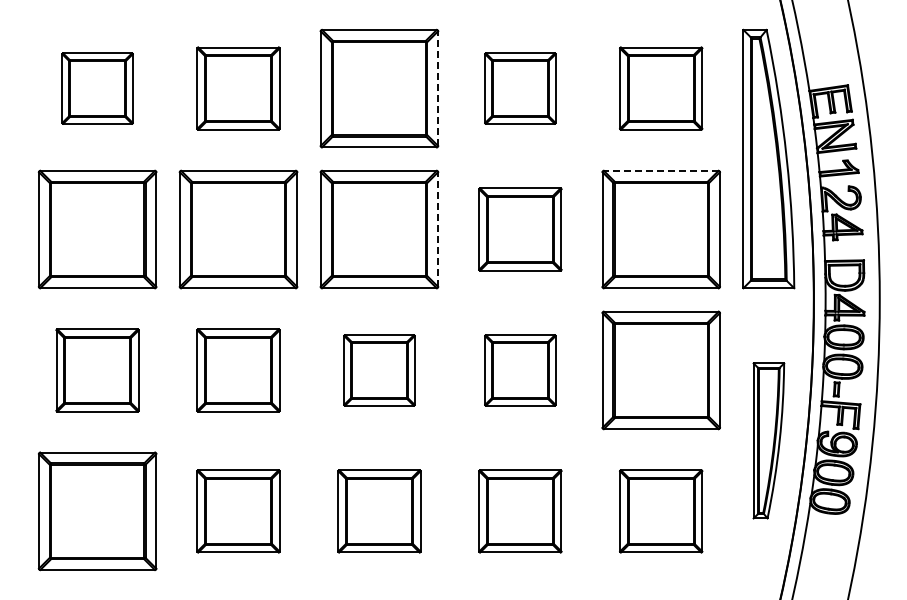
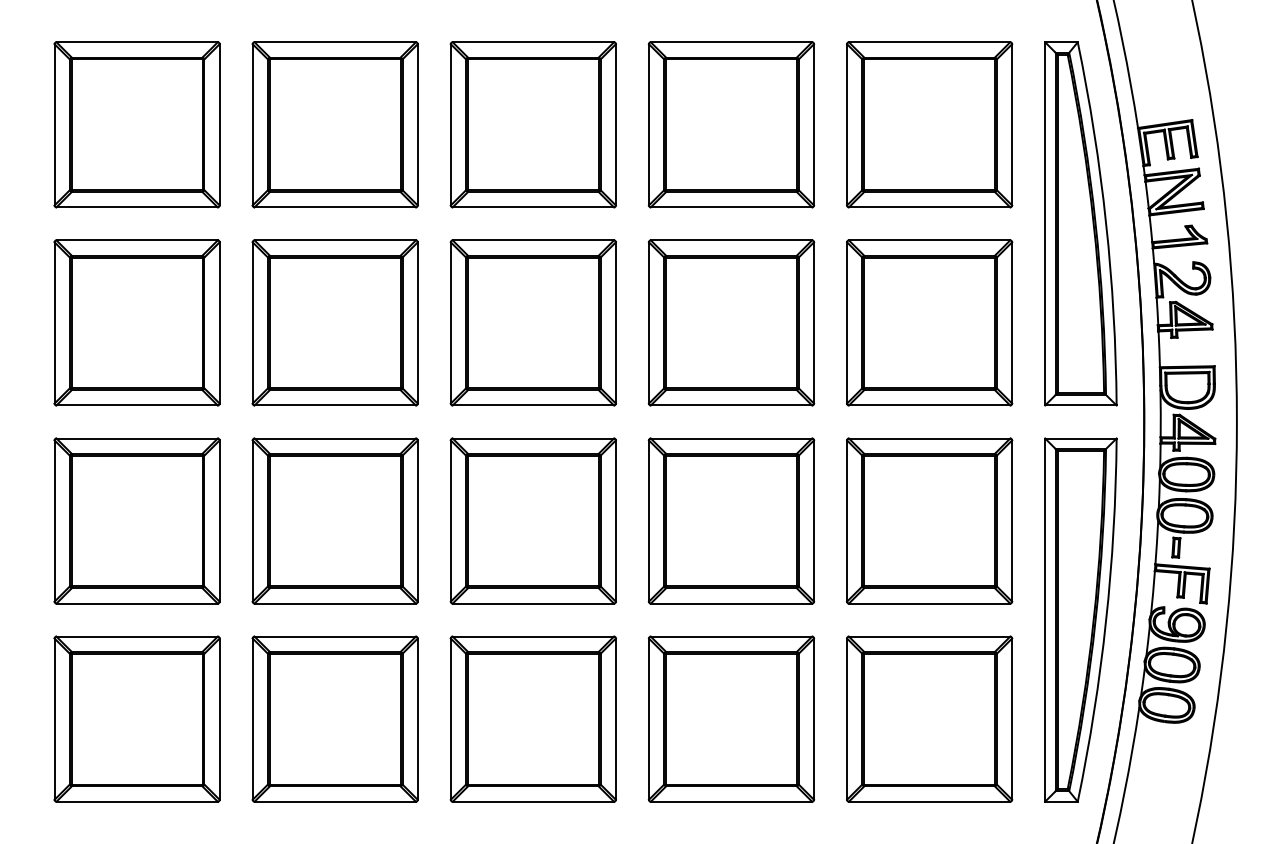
part: (97, 88) -> (136, 124), size x1.67
part: (238, 88) -> (335, 124), size x1.43
line: (438, 88) -> (616, 124), dashed -> solid
part: (520, 88) -> (731, 124), size x1.67
part: (660, 88) -> (928, 124), size x1.43
line: (660, 170) -> (928, 239), dashed -> solid
line: (438, 229) -> (616, 322), dashed -> solid
part: (520, 229) -> (731, 322), size x1.43
part: (97, 370) -> (136, 521), size x1.43
part: (238, 370) -> (335, 521), size x1.43
part: (379, 370) -> (533, 521), size x1.67
part: (520, 370) -> (731, 521), size x1.67
part: (768, 440) -> (1080, 619), size x1.67
part: (238, 511) -> (335, 719), size x1.43
part: (379, 511) -> (533, 719), size x1.43
part: (520, 511) -> (731, 719), size x1.43
part: (660, 511) -> (928, 719), size x1.43

